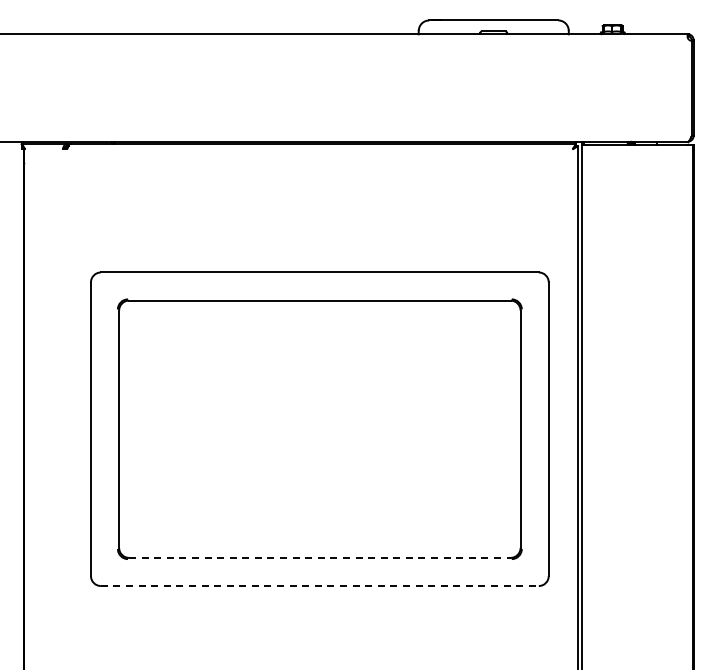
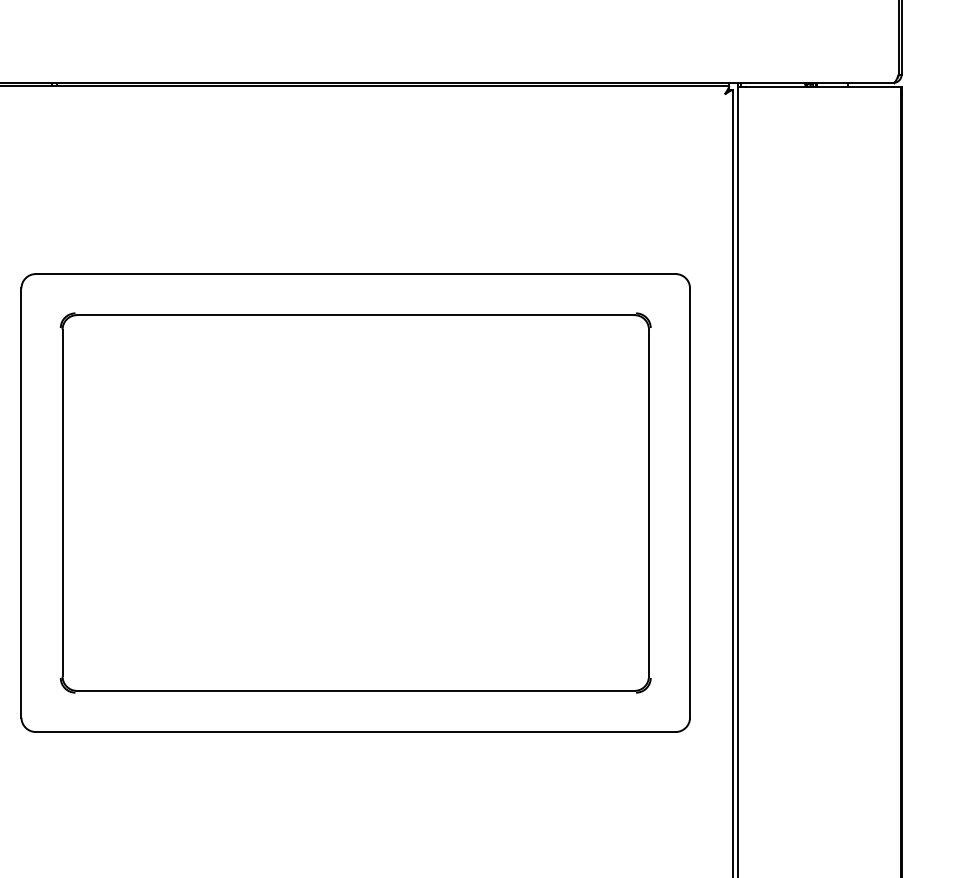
line: (319, 557) -> (355, 690), dashed -> solid
line: (319, 586) -> (355, 732), dashed -> solid

